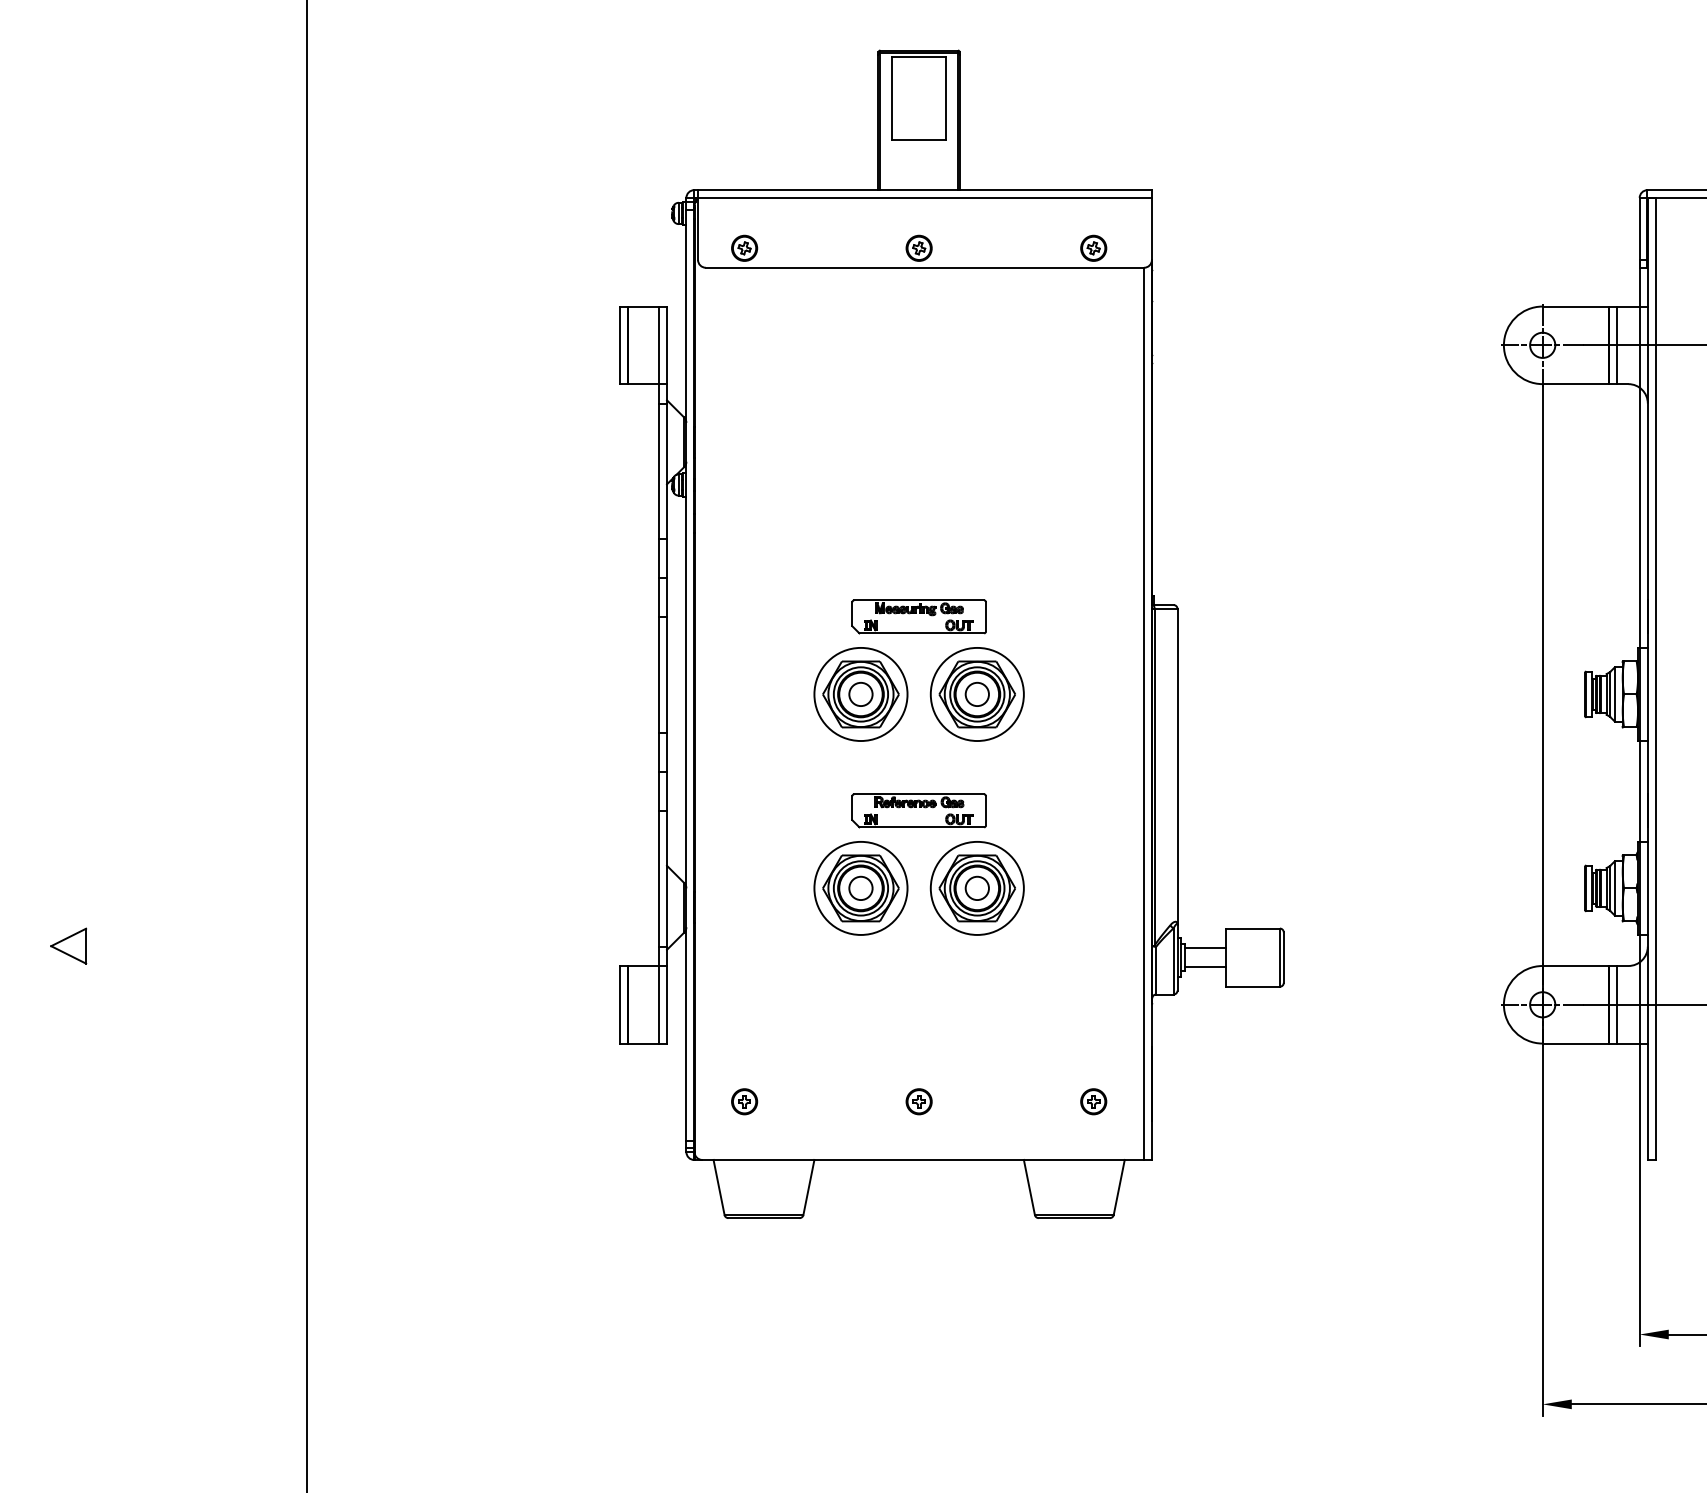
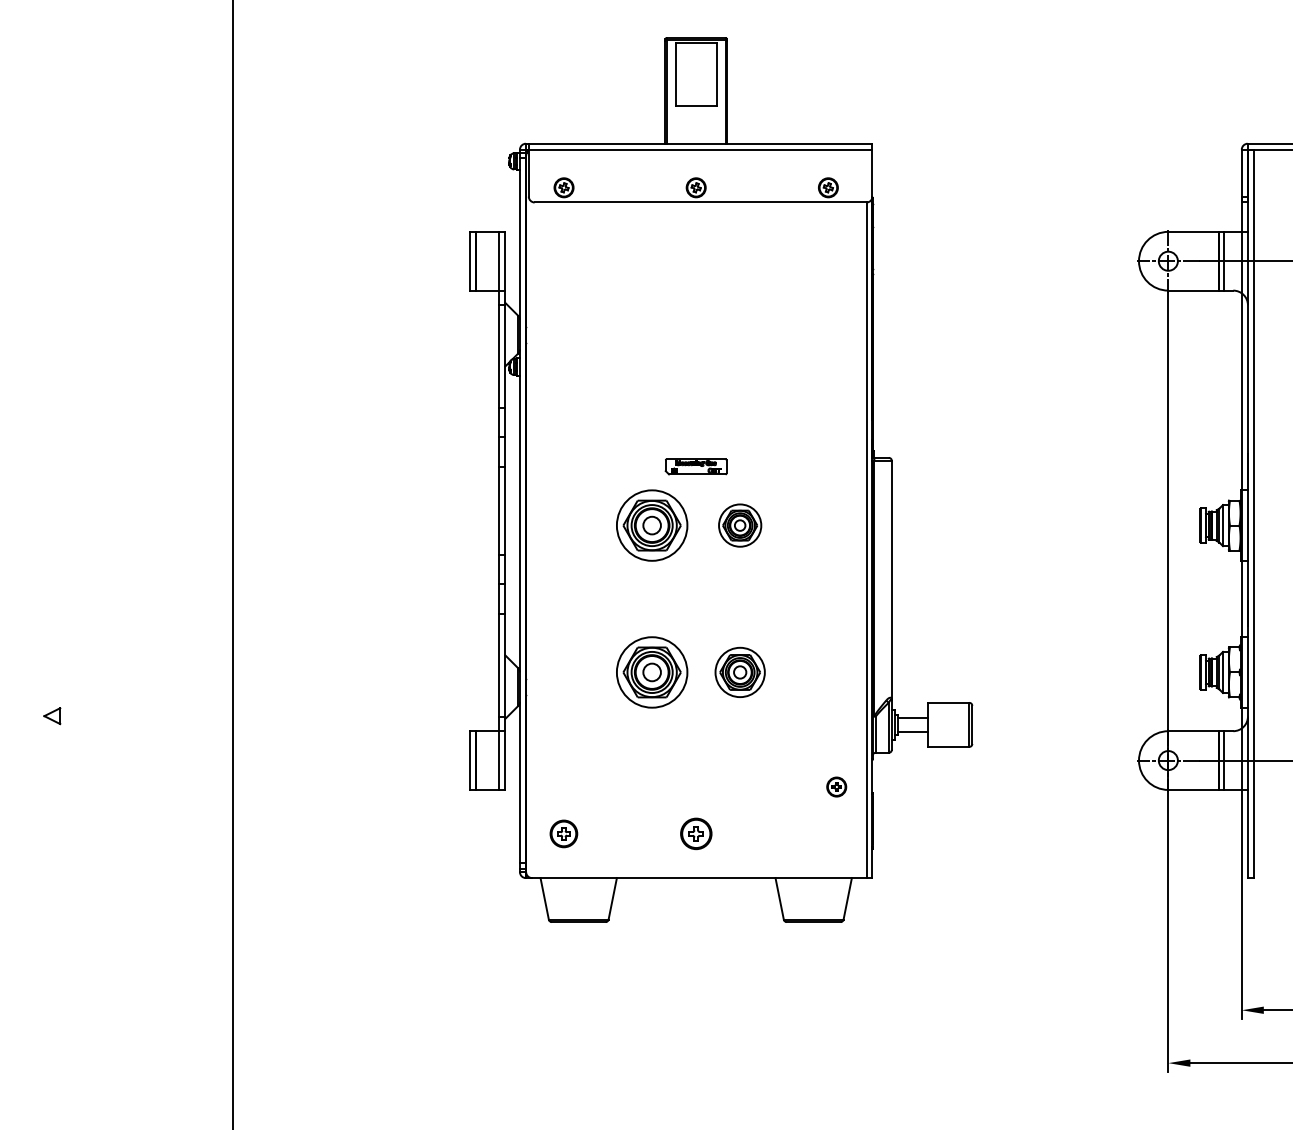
part: (918, 616) -> (695, 466), size x0.6
part: (976, 694) -> (739, 525), size x0.6
part: (918, 810) -> (695, 613), removed
part: (976, 888) -> (739, 672), size x0.7
part: (68, 945) -> (52, 715), size x0.6
part: (744, 1101) -> (563, 833), size x1.4
part: (918, 1101) -> (695, 833), size x1.6
part: (1093, 1101) -> (836, 786), moved

